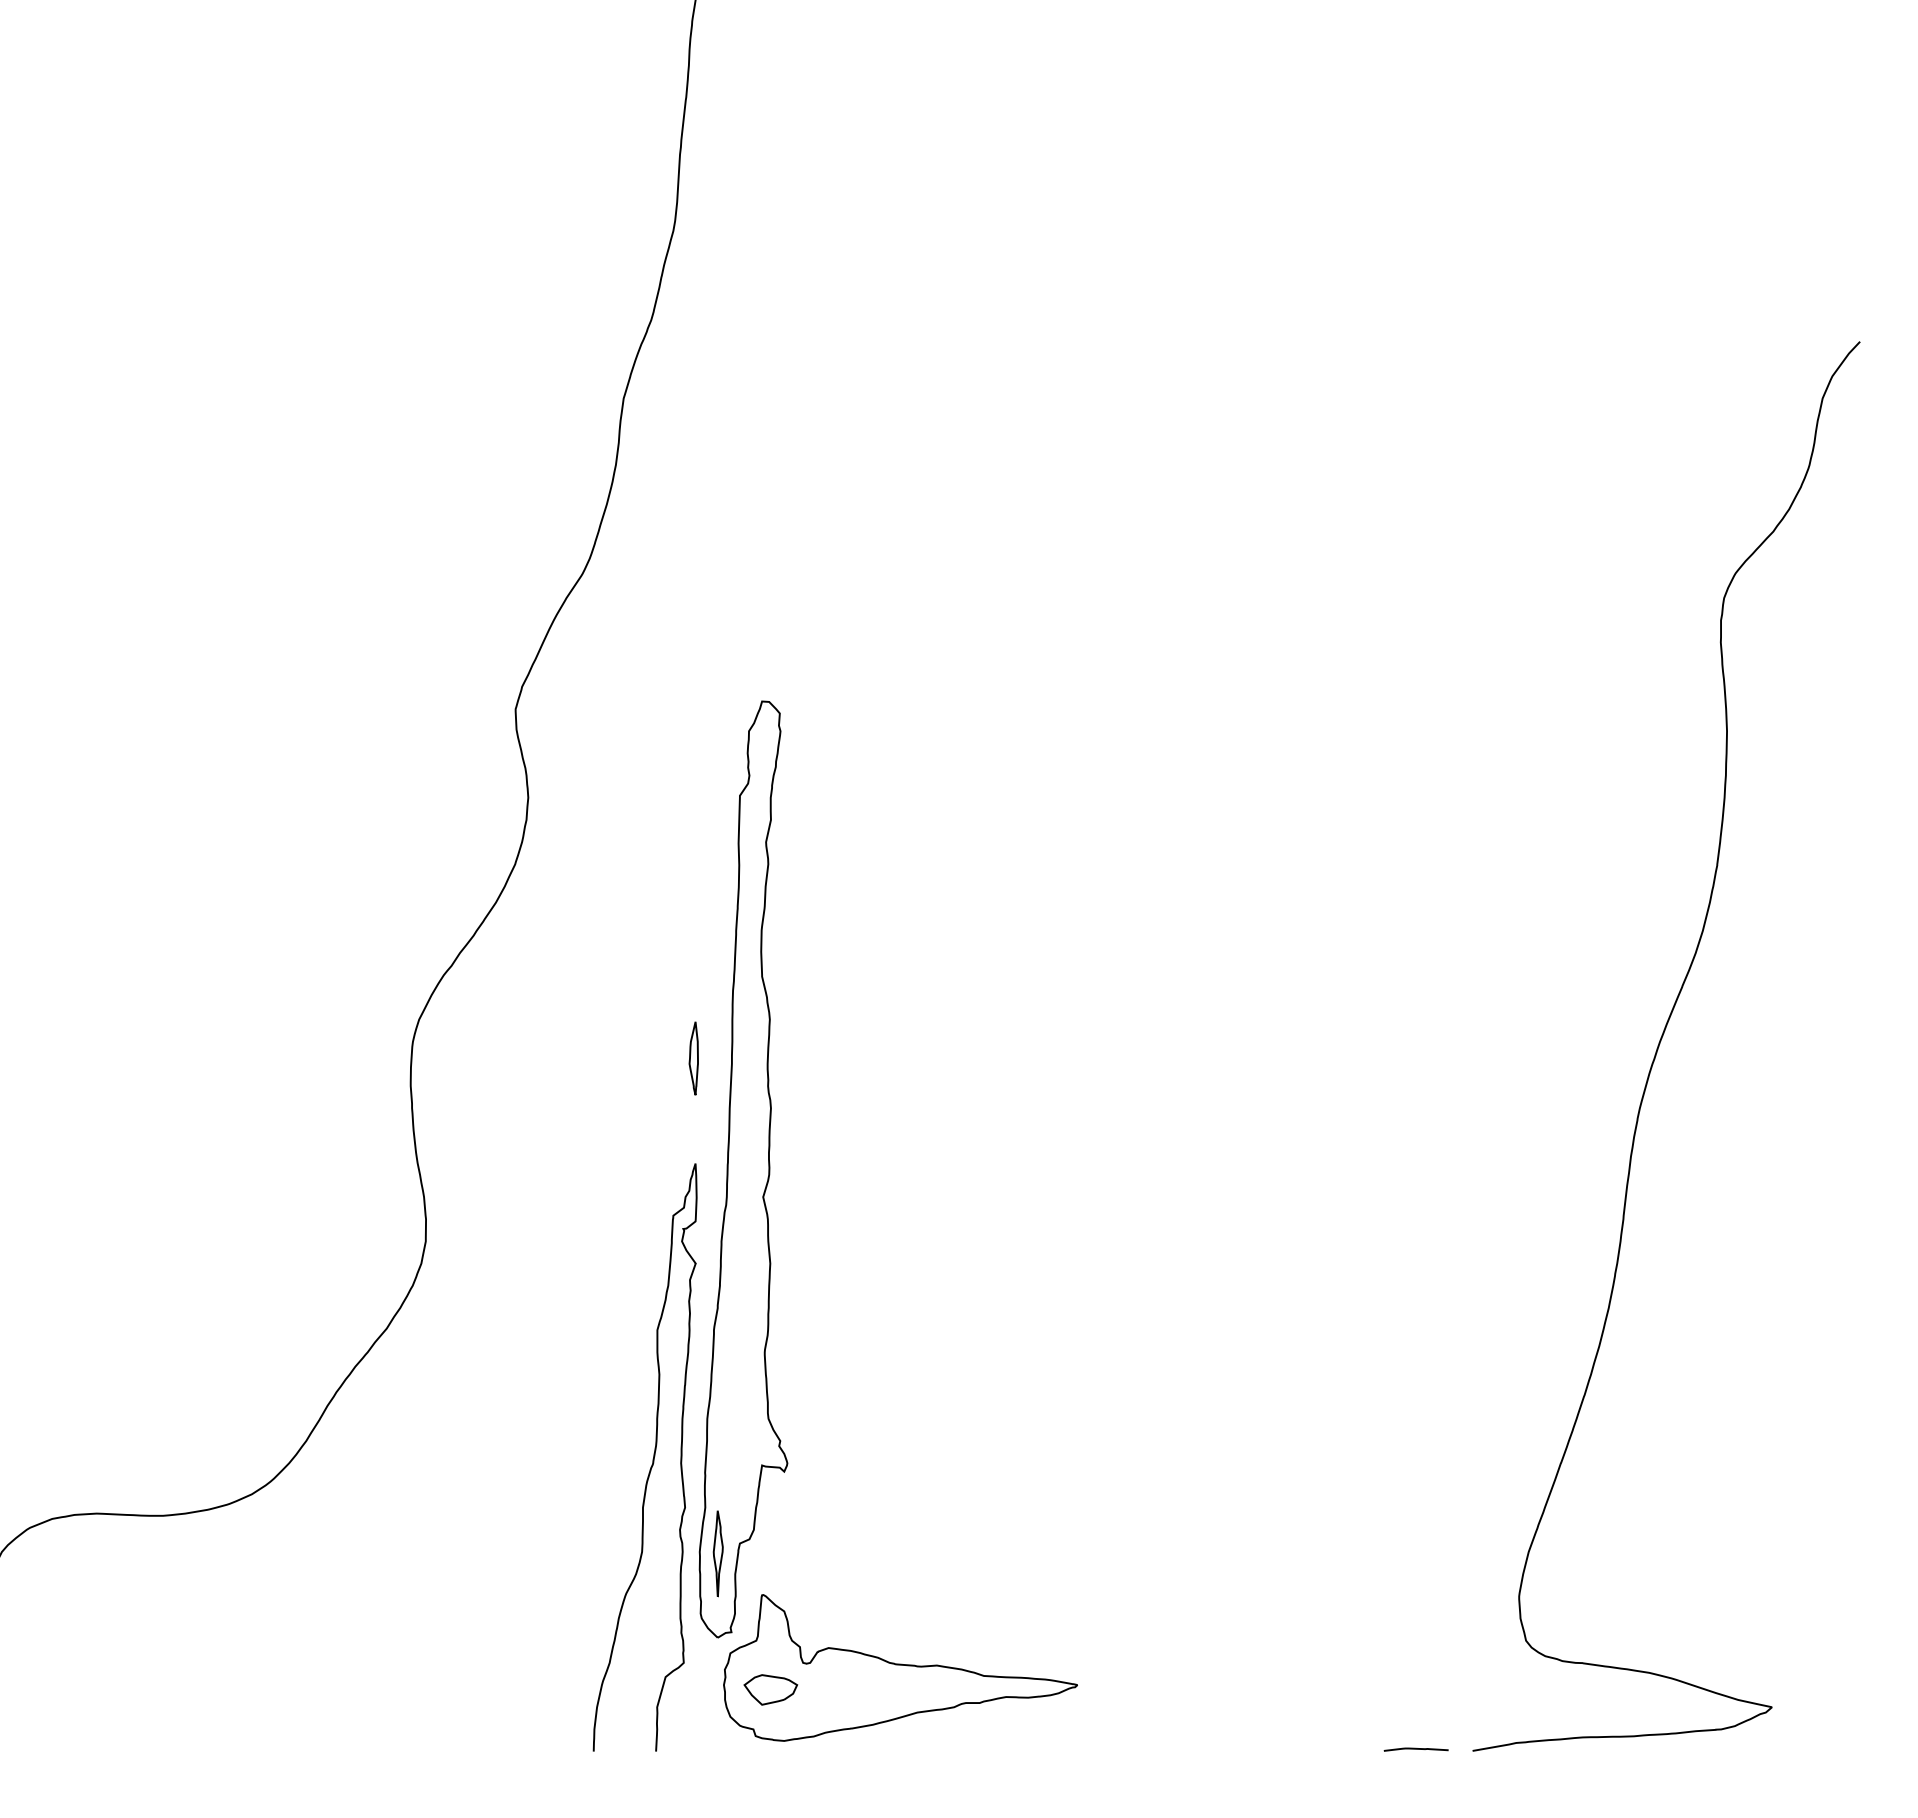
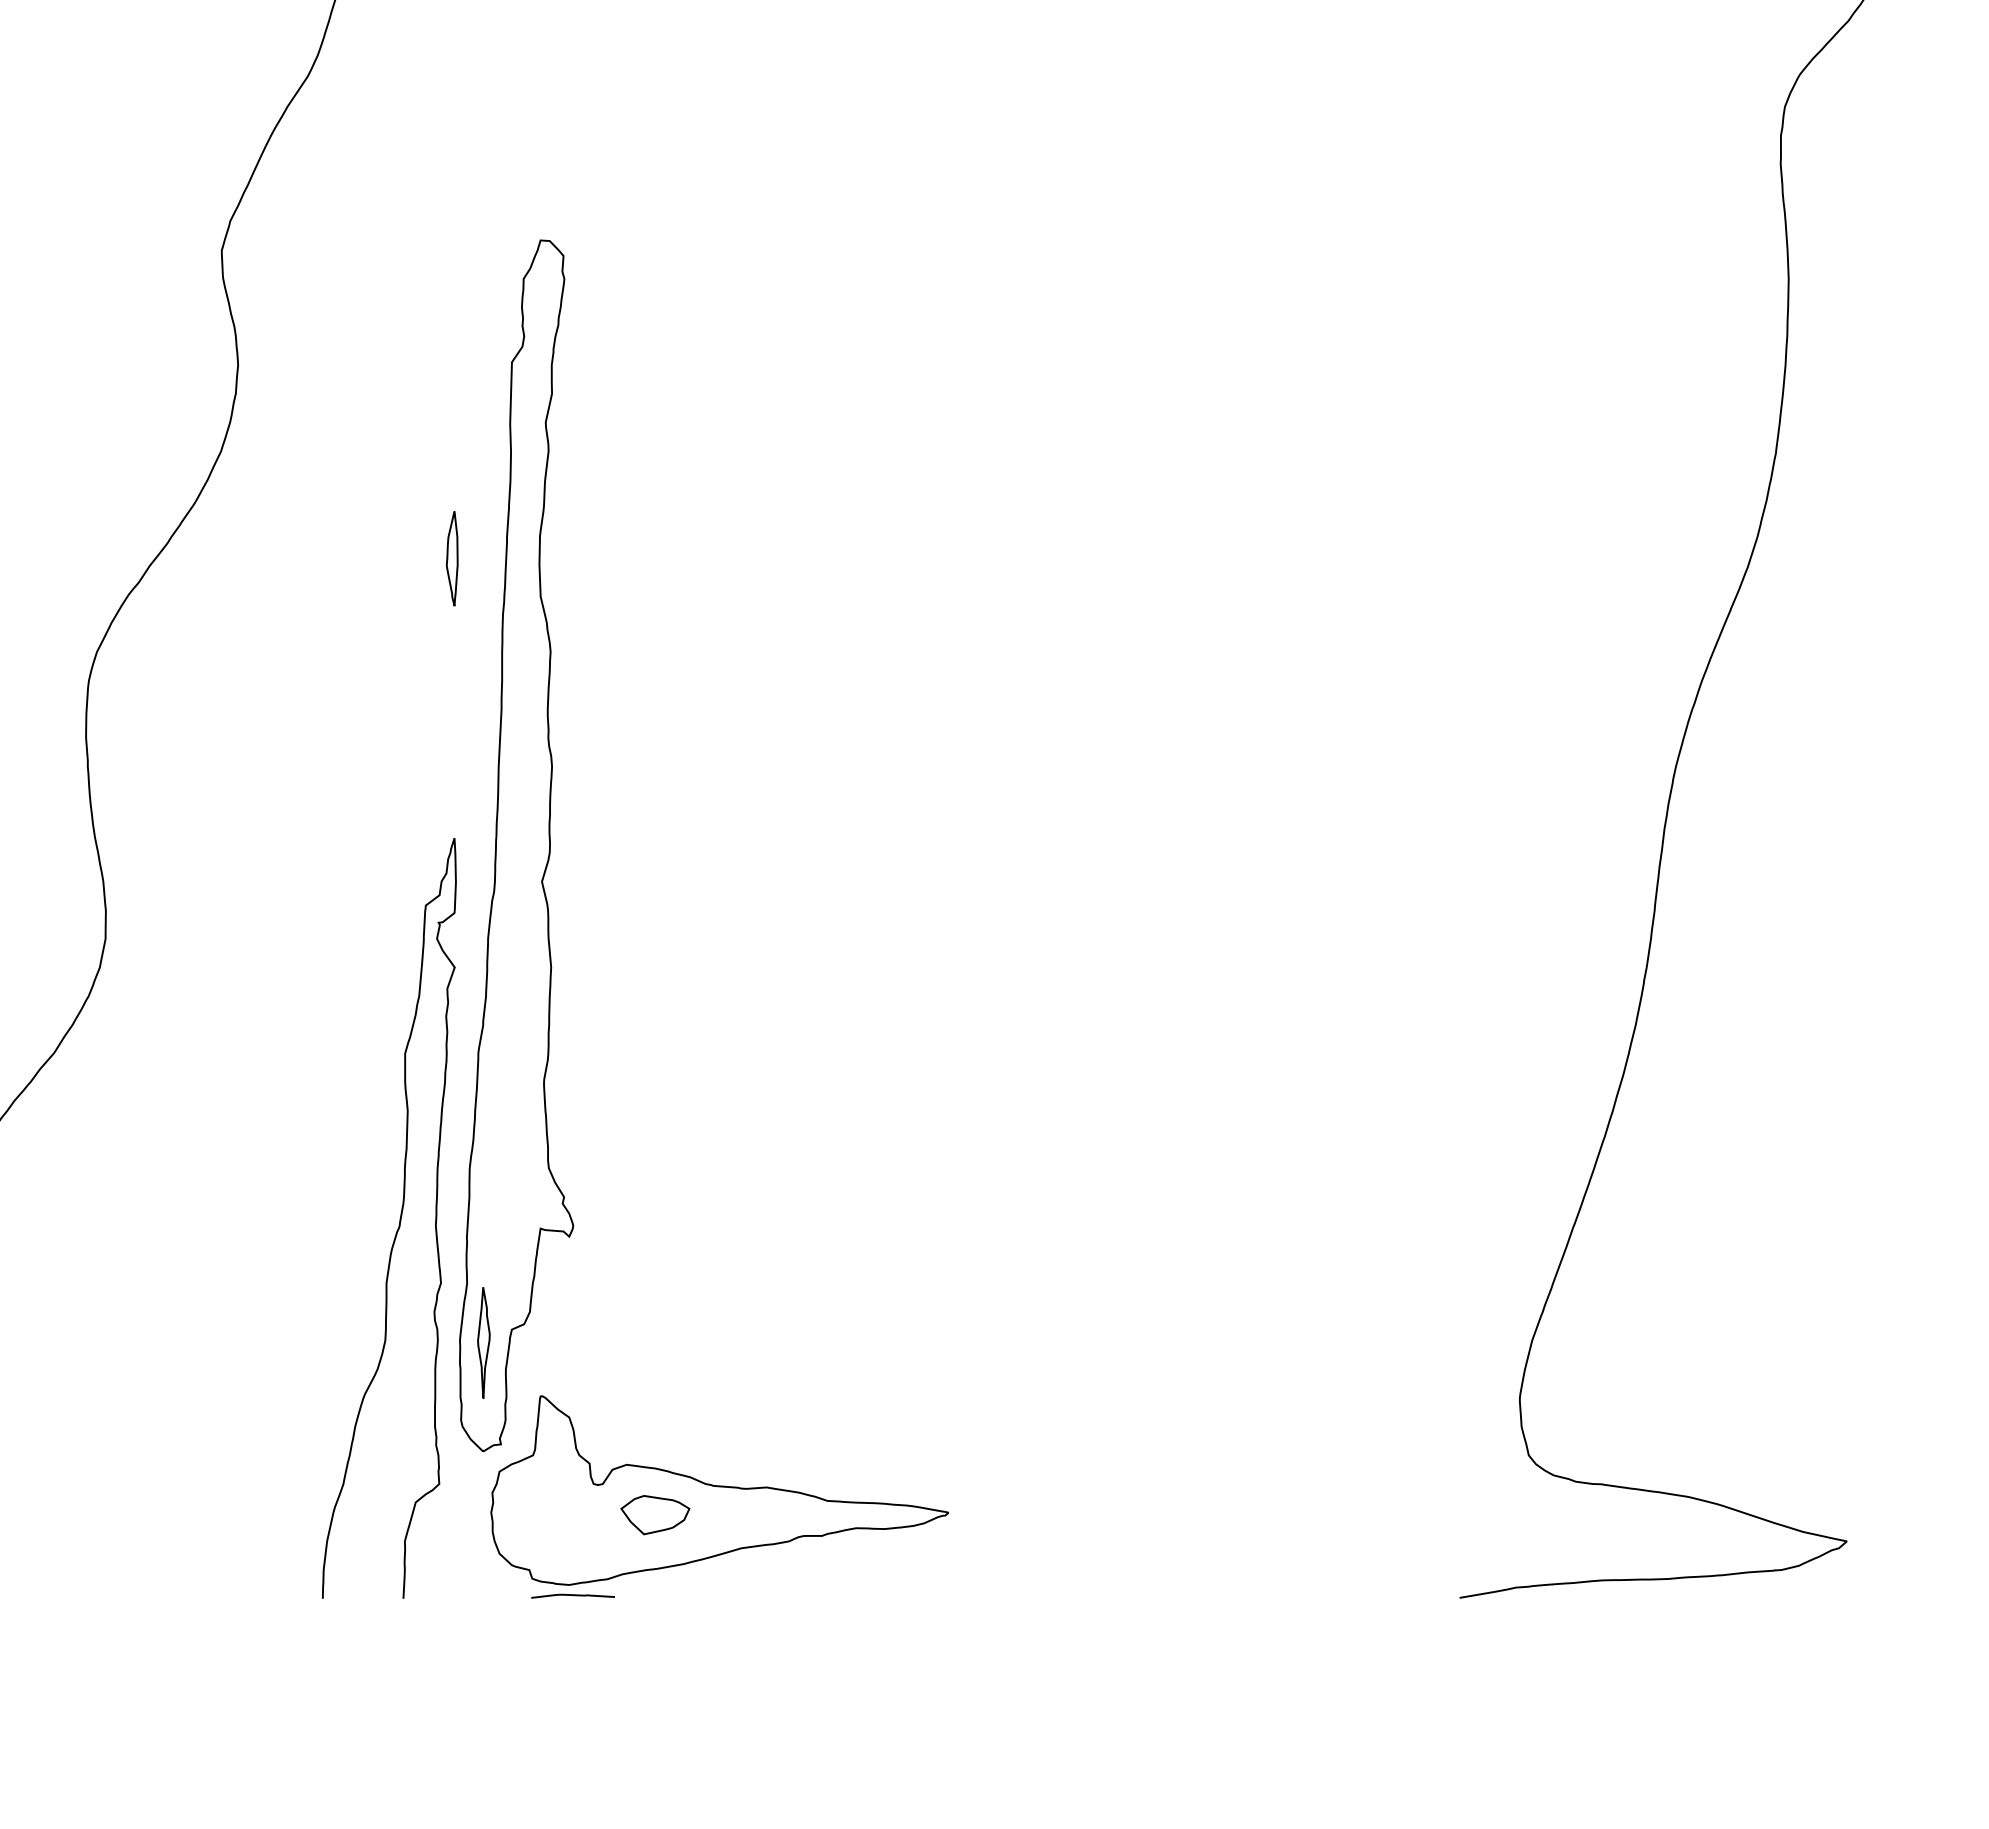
part: (693, 1058) -> (451, 558), moved
part: (770, 1689) -> (654, 1514), moved
curve: (1415, 1749) -> (572, 1596), moved

